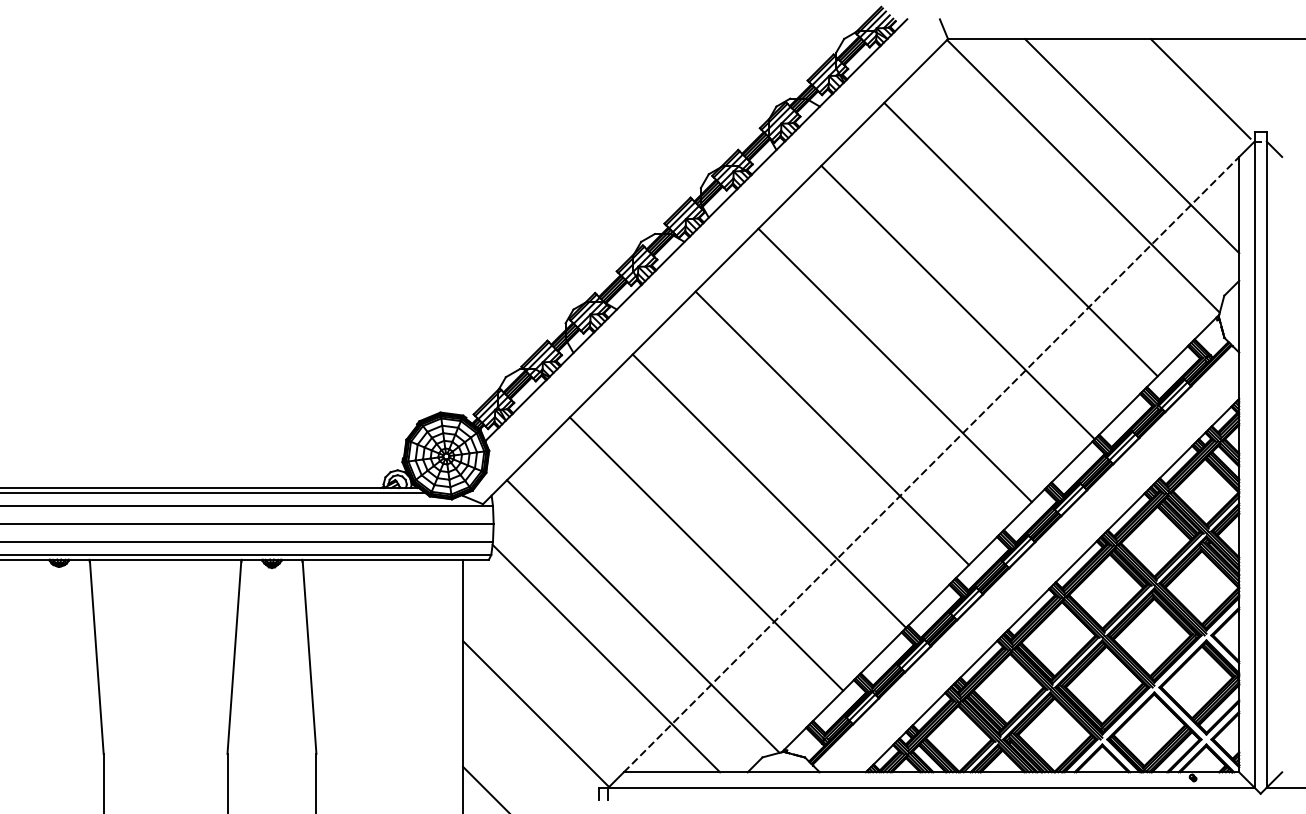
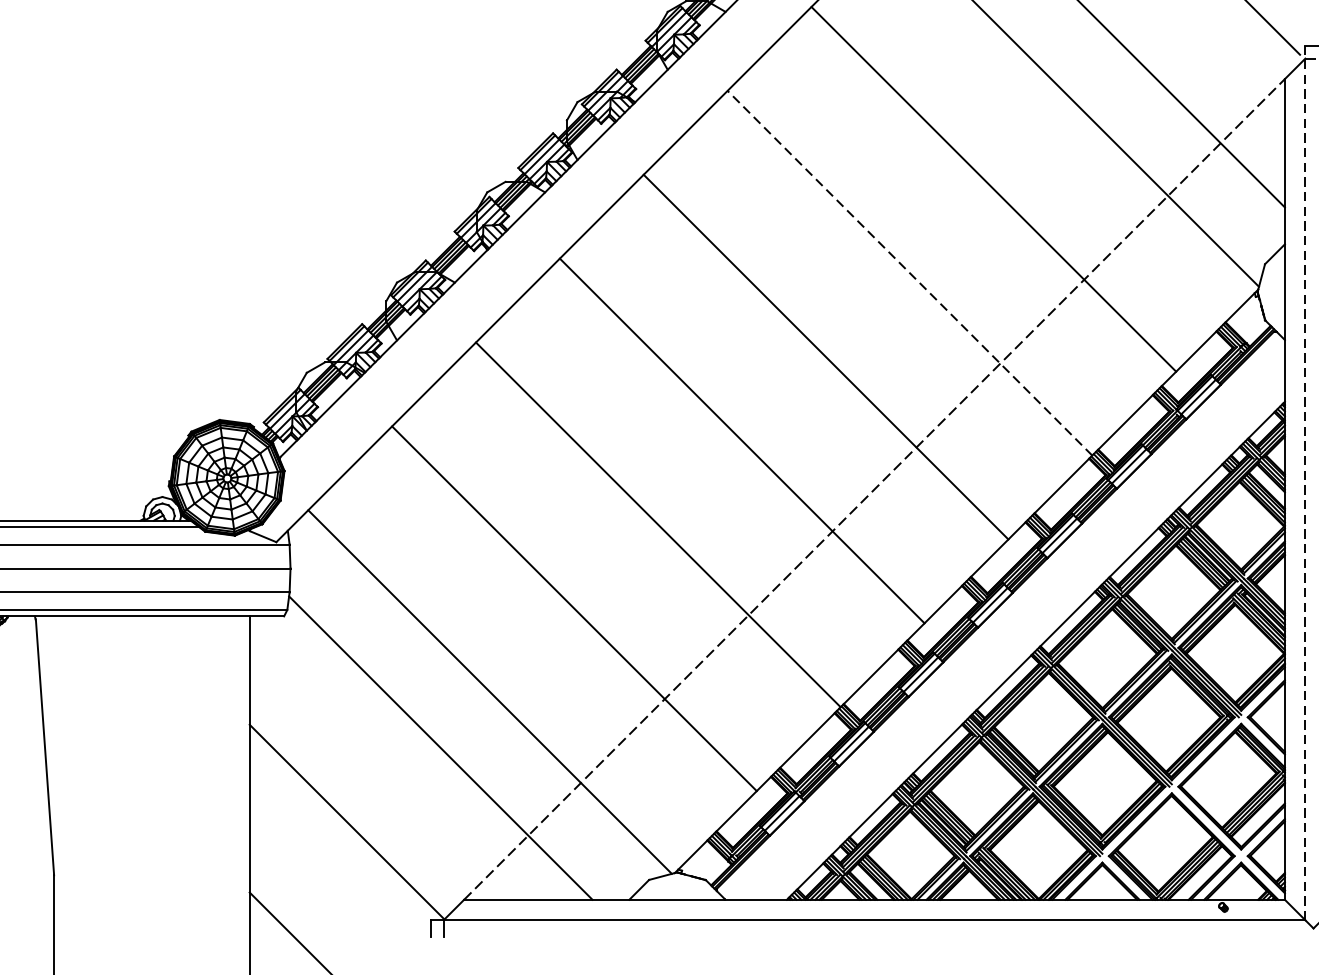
line: (957, 302) -> (909, 273), solid -> dashed
line: (1254, 460) -> (1305, 483), solid -> dashed

